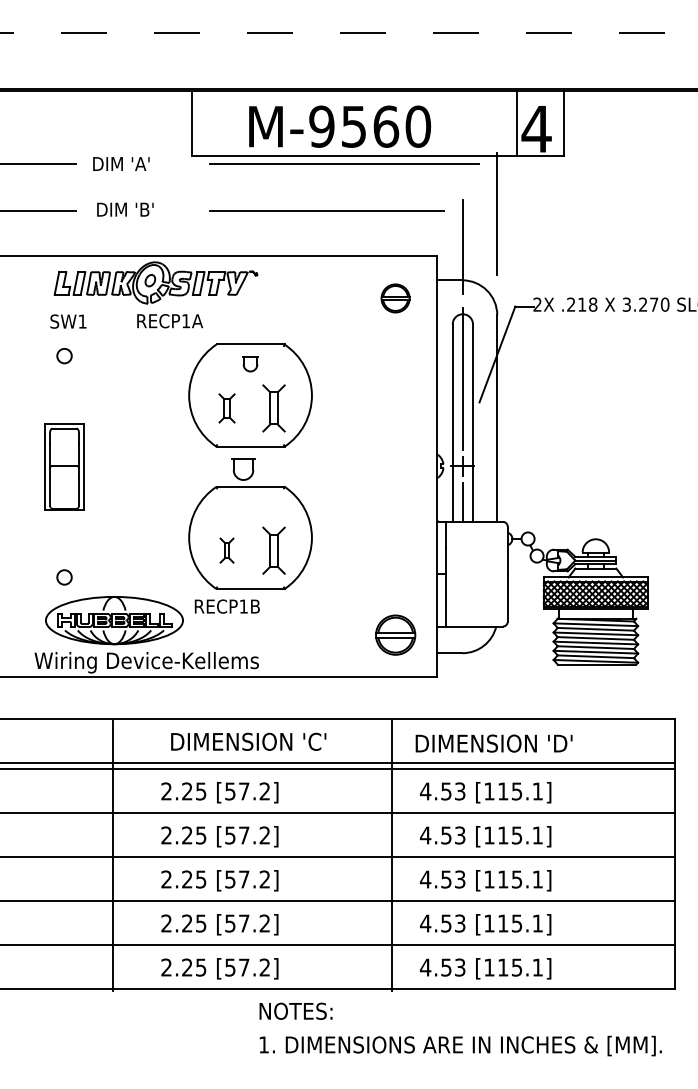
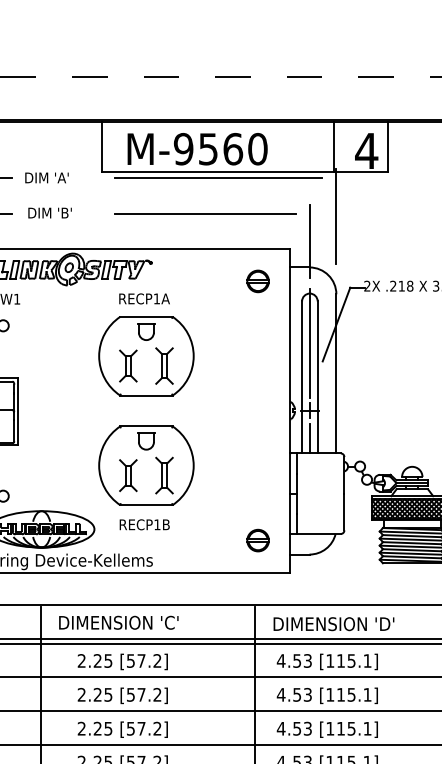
line: (516, 122) -> (334, 145), moved
text: (340, 126) -> (197, 149), moved
text: (170, 321) -> (144, 299), moved
part: (250, 363) -> (146, 331), size x1.43
part: (226, 408) -> (127, 366), size x1.43
part: (243, 469) -> (146, 441), moved
part: (226, 550) -> (127, 475), size x1.67
text: (226, 606) -> (144, 524), moved
part: (395, 634) -> (258, 540), size x0.71
text: (248, 741) -> (118, 622), moved

